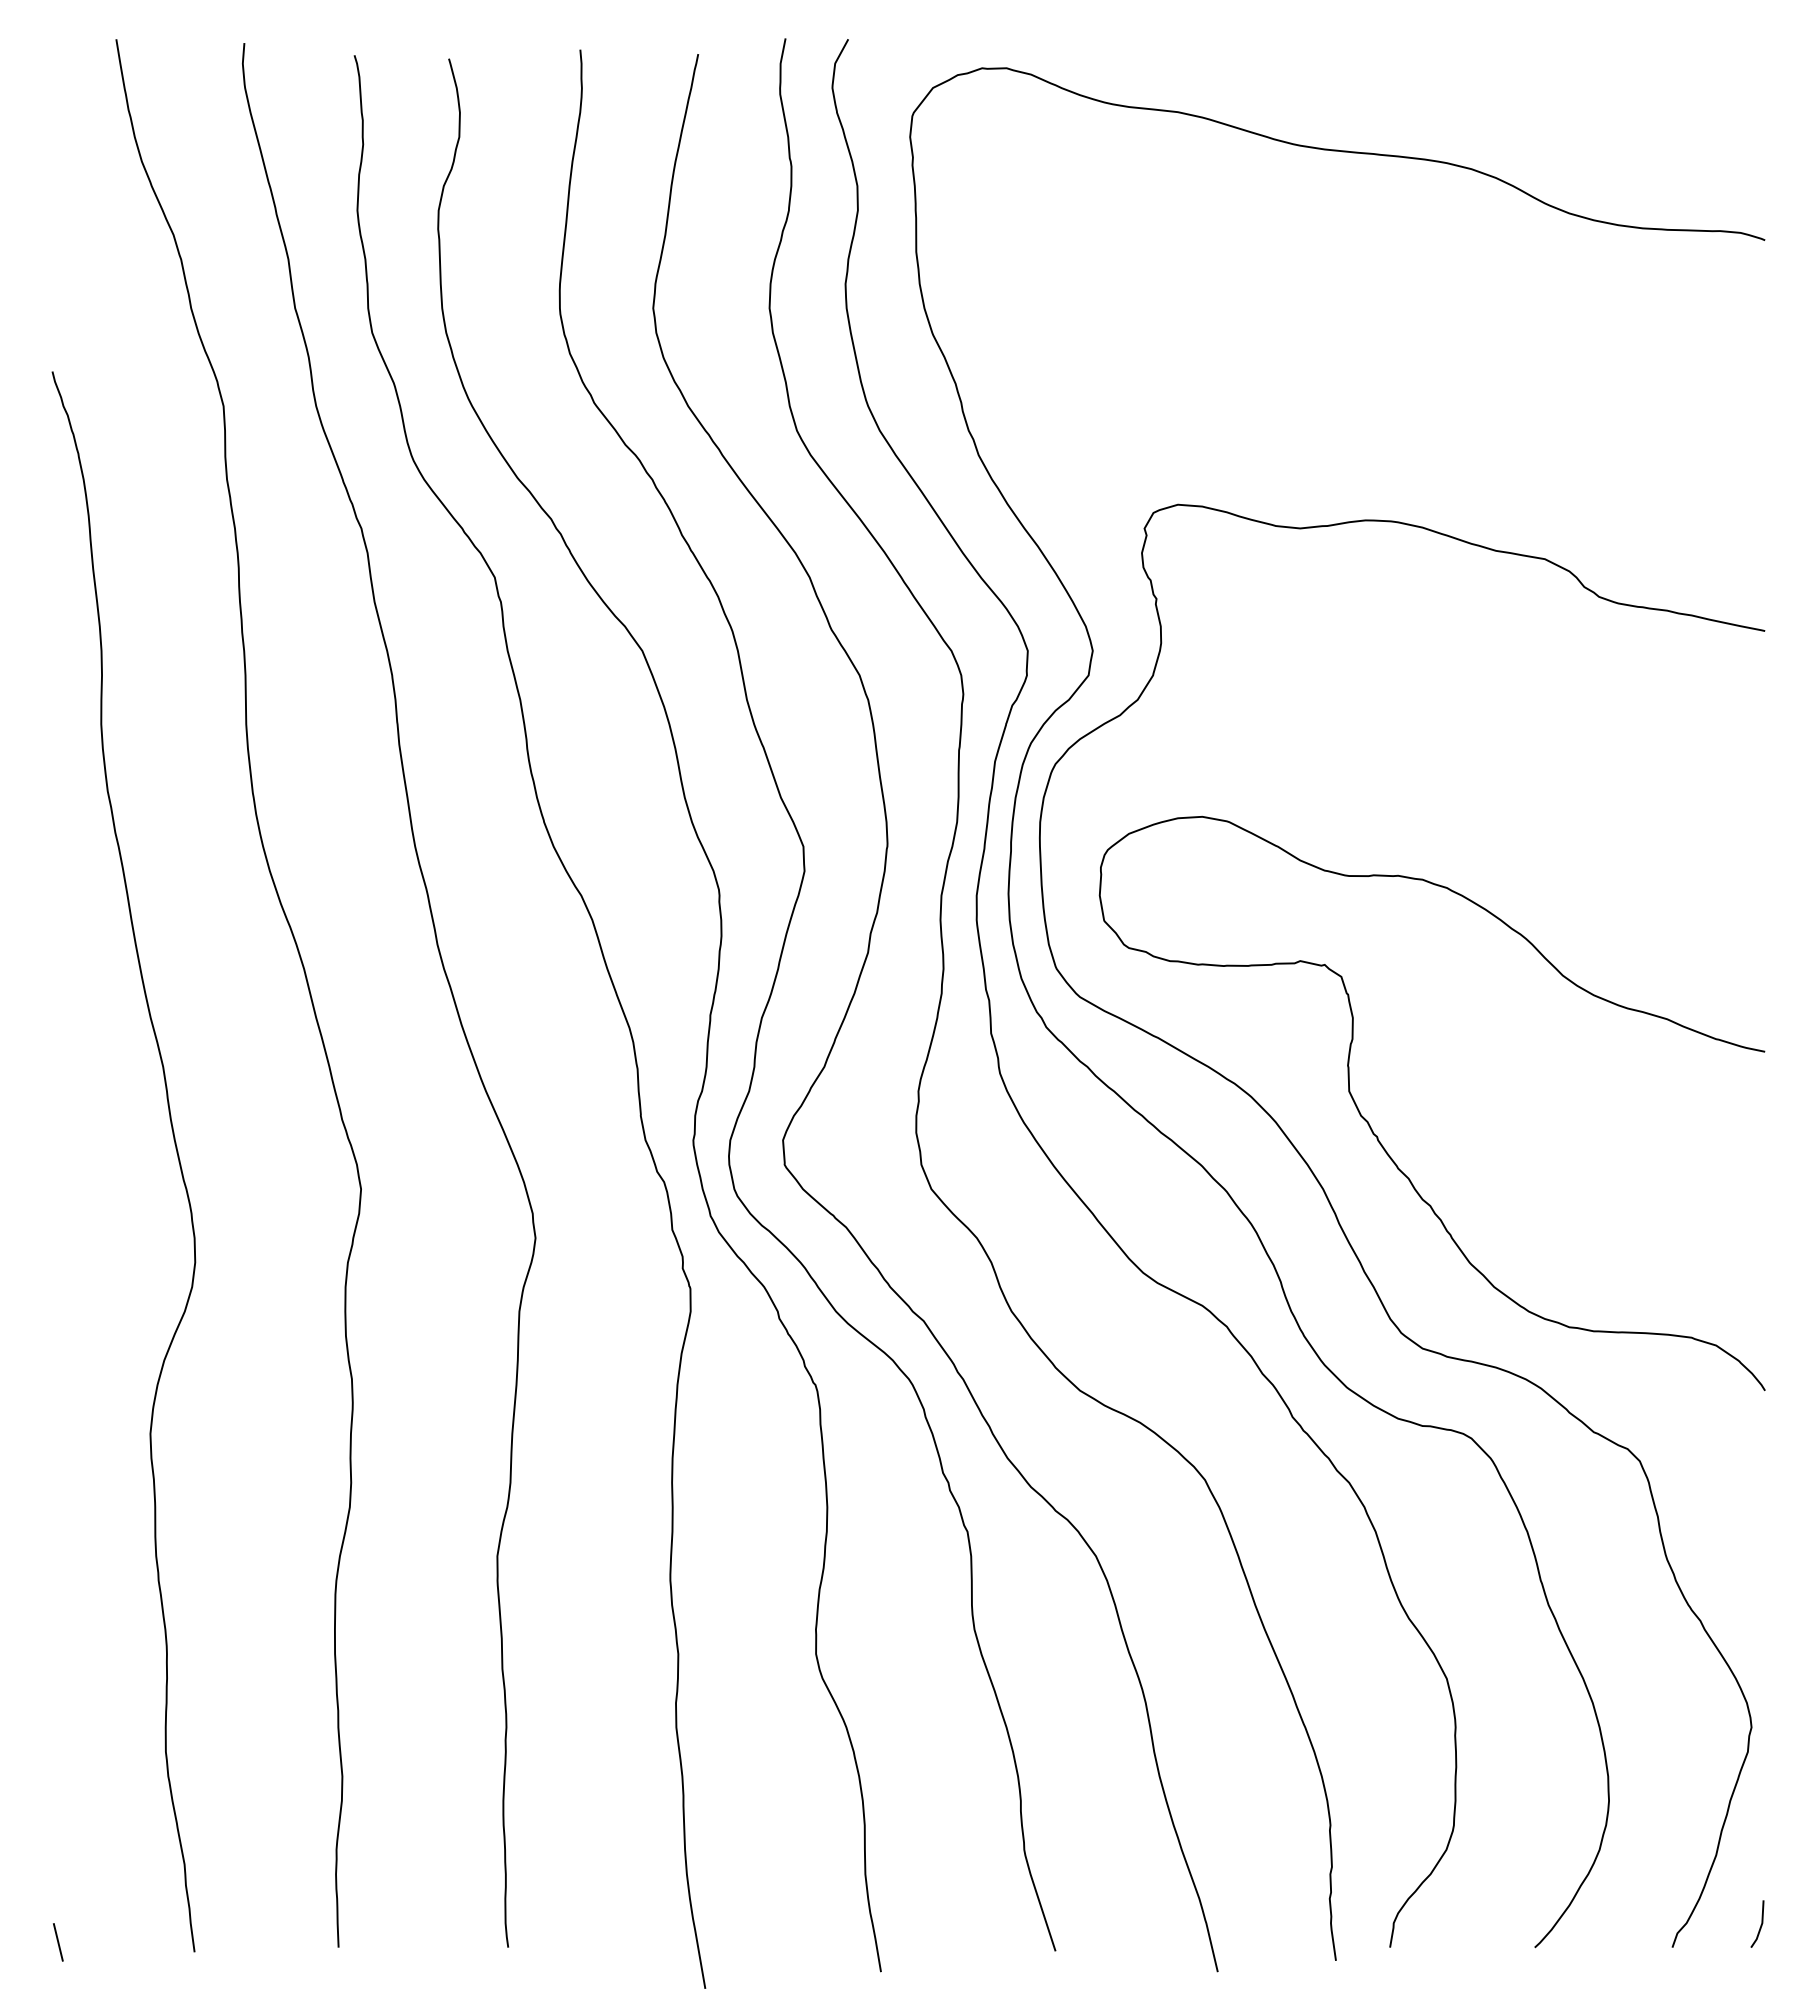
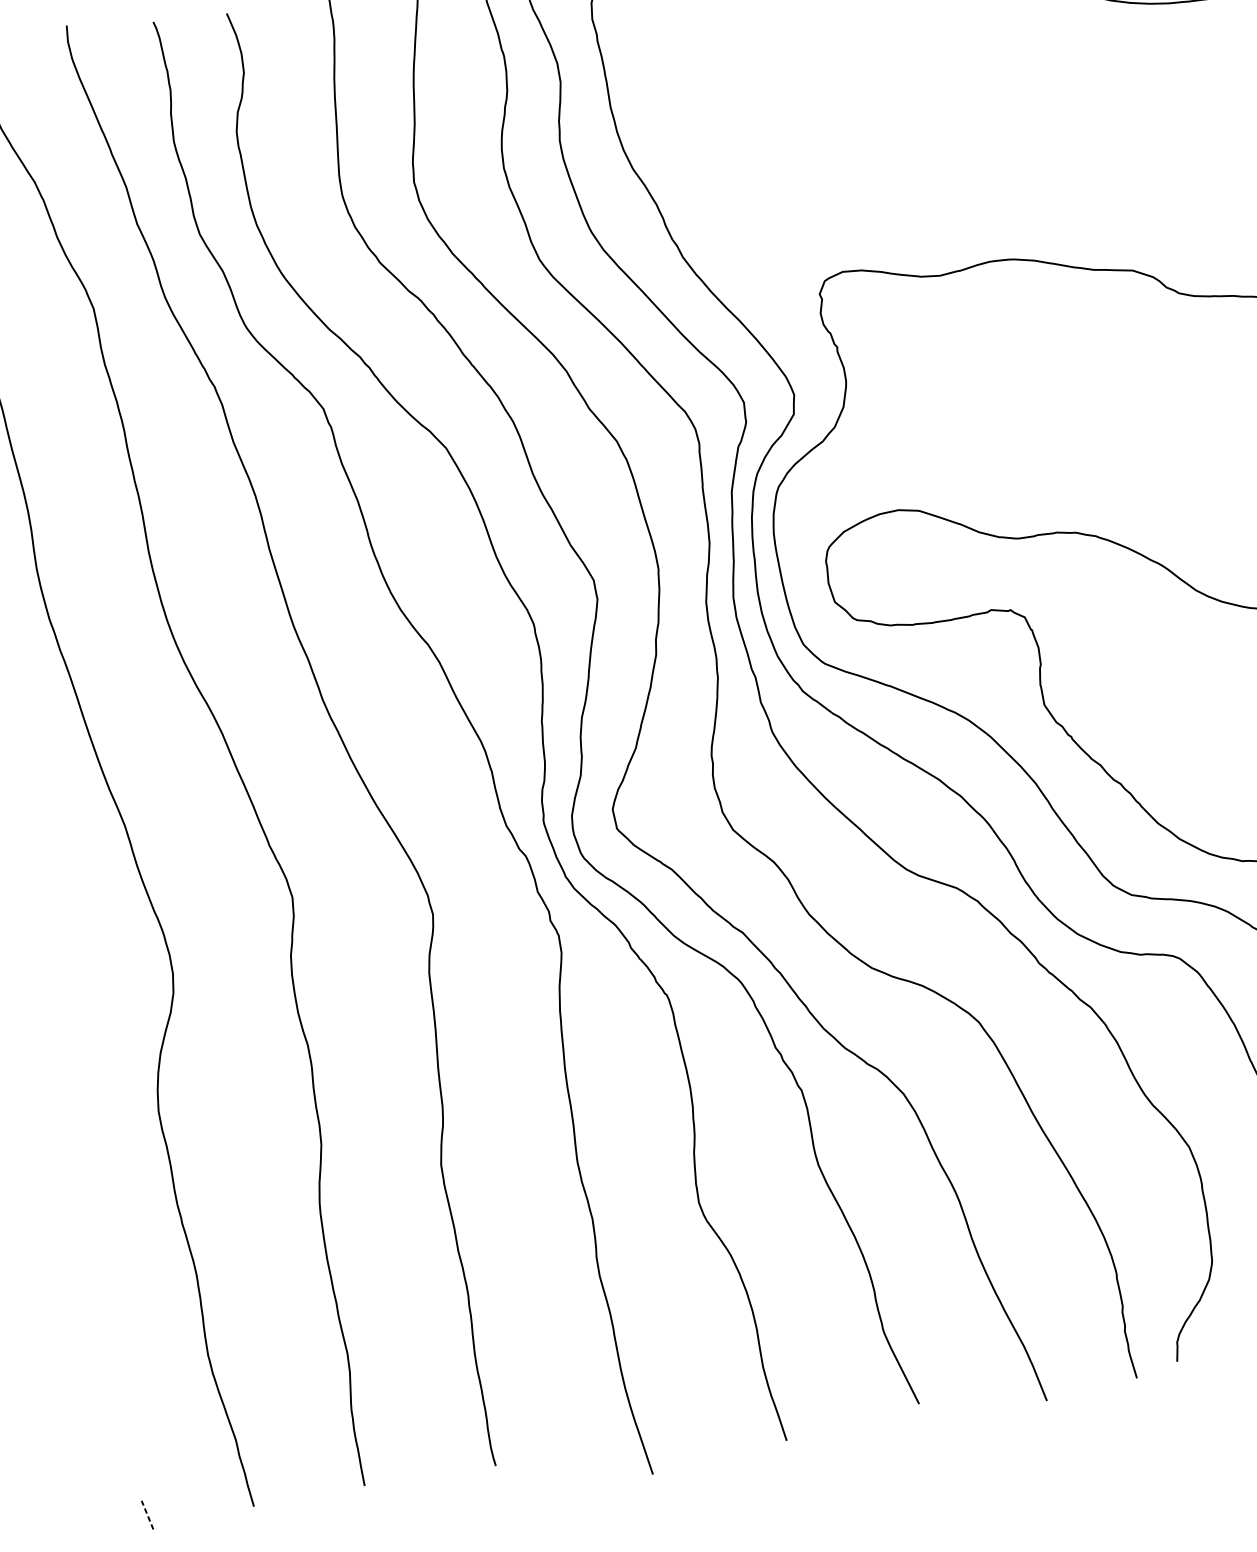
line: (58, 1942) -> (147, 1515), solid -> dashed

